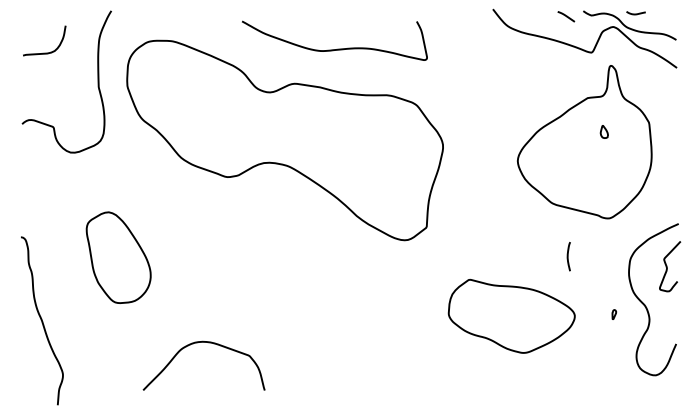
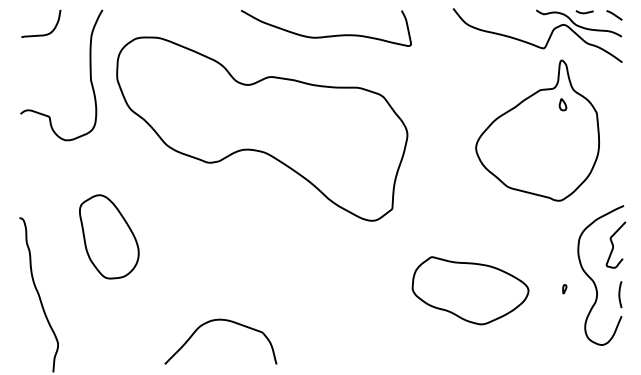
line: (566, 16) -> (614, 15), moved
curve: (337, 48) -> (328, 35), moved
curve: (44, 52) -> (41, 34), moved
part: (603, 131) -> (562, 104), moved
curve: (568, 256) -> (620, 294), moved
curve: (208, 343) -> (224, 321), moved

